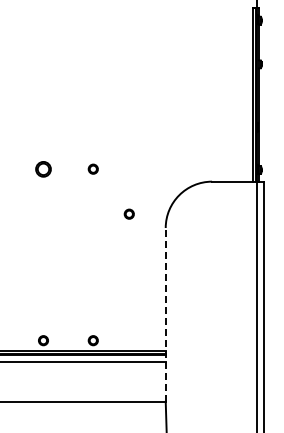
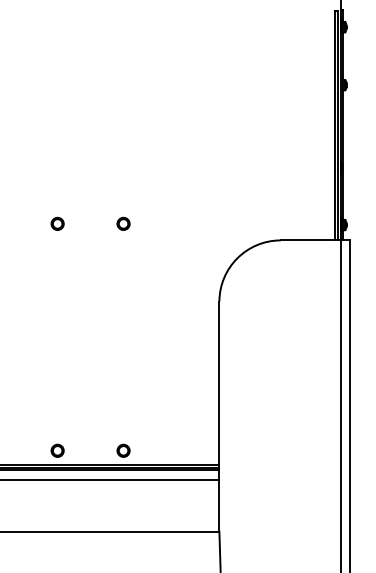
part: (43, 168) -> (57, 222), size x0.62
part: (128, 213) -> (170, 282), removed
line: (165, 314) -> (219, 416), dashed -> solid

